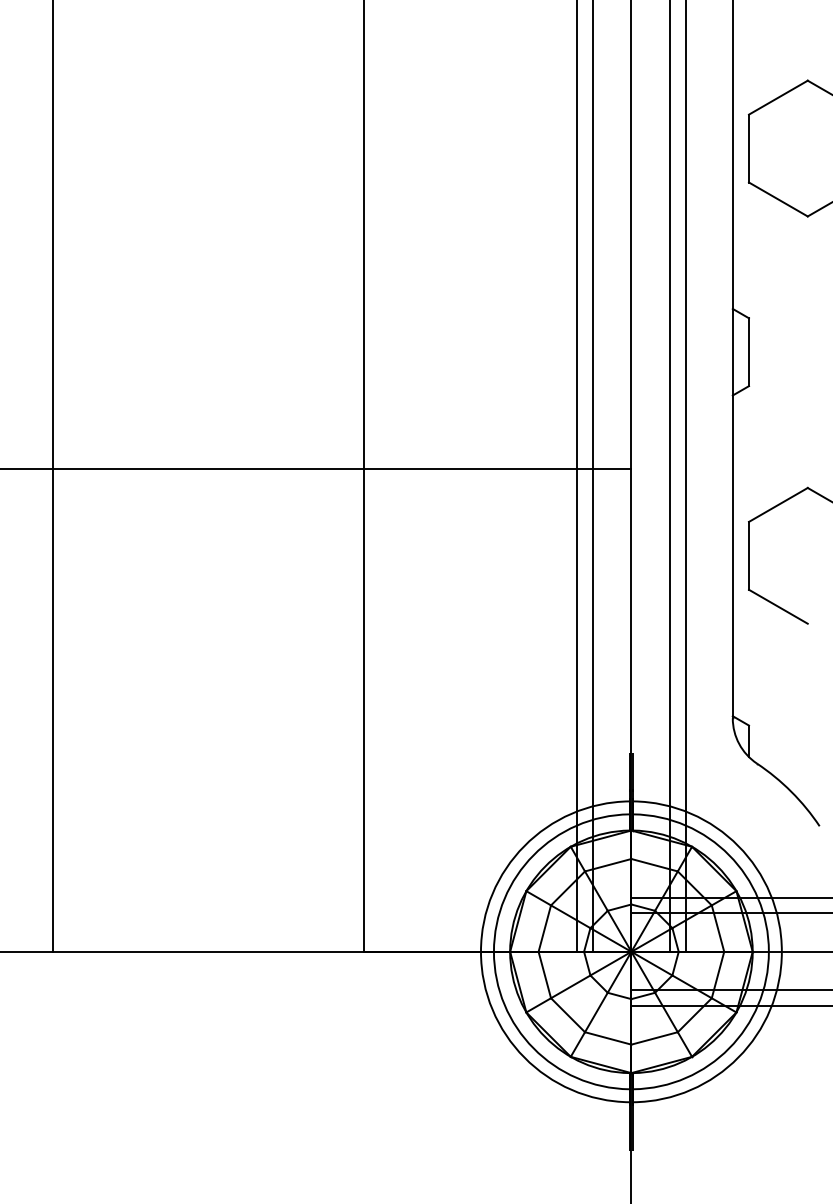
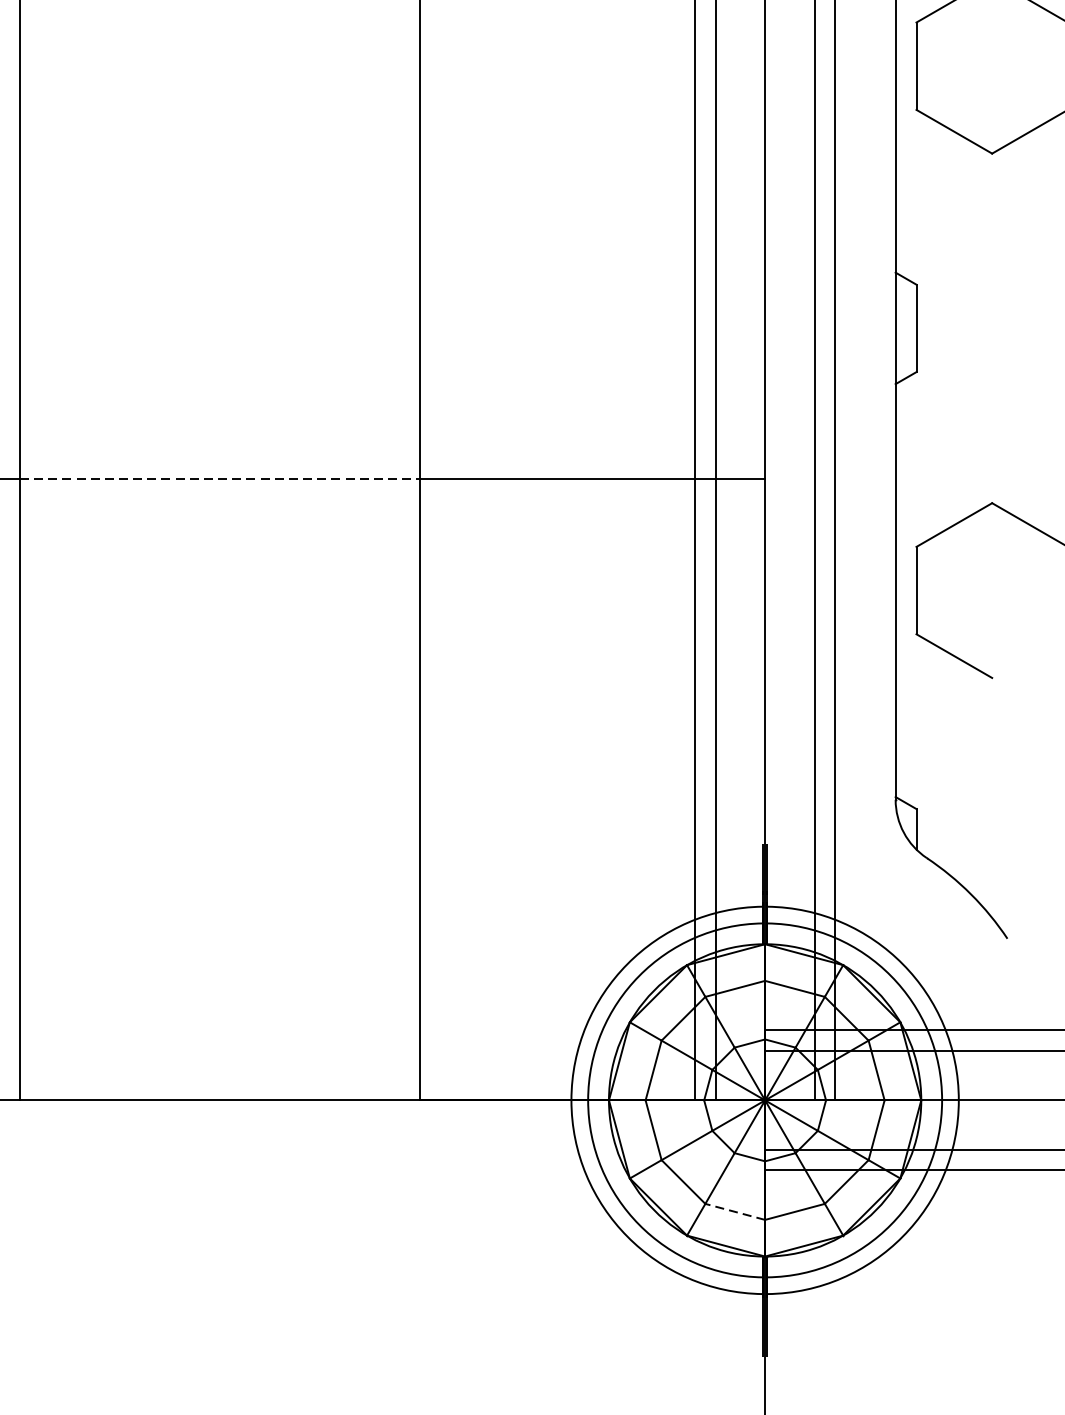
line: (208, 469) -> (220, 479), solid -> dashed
line: (607, 1038) -> (734, 1211), solid -> dashed

